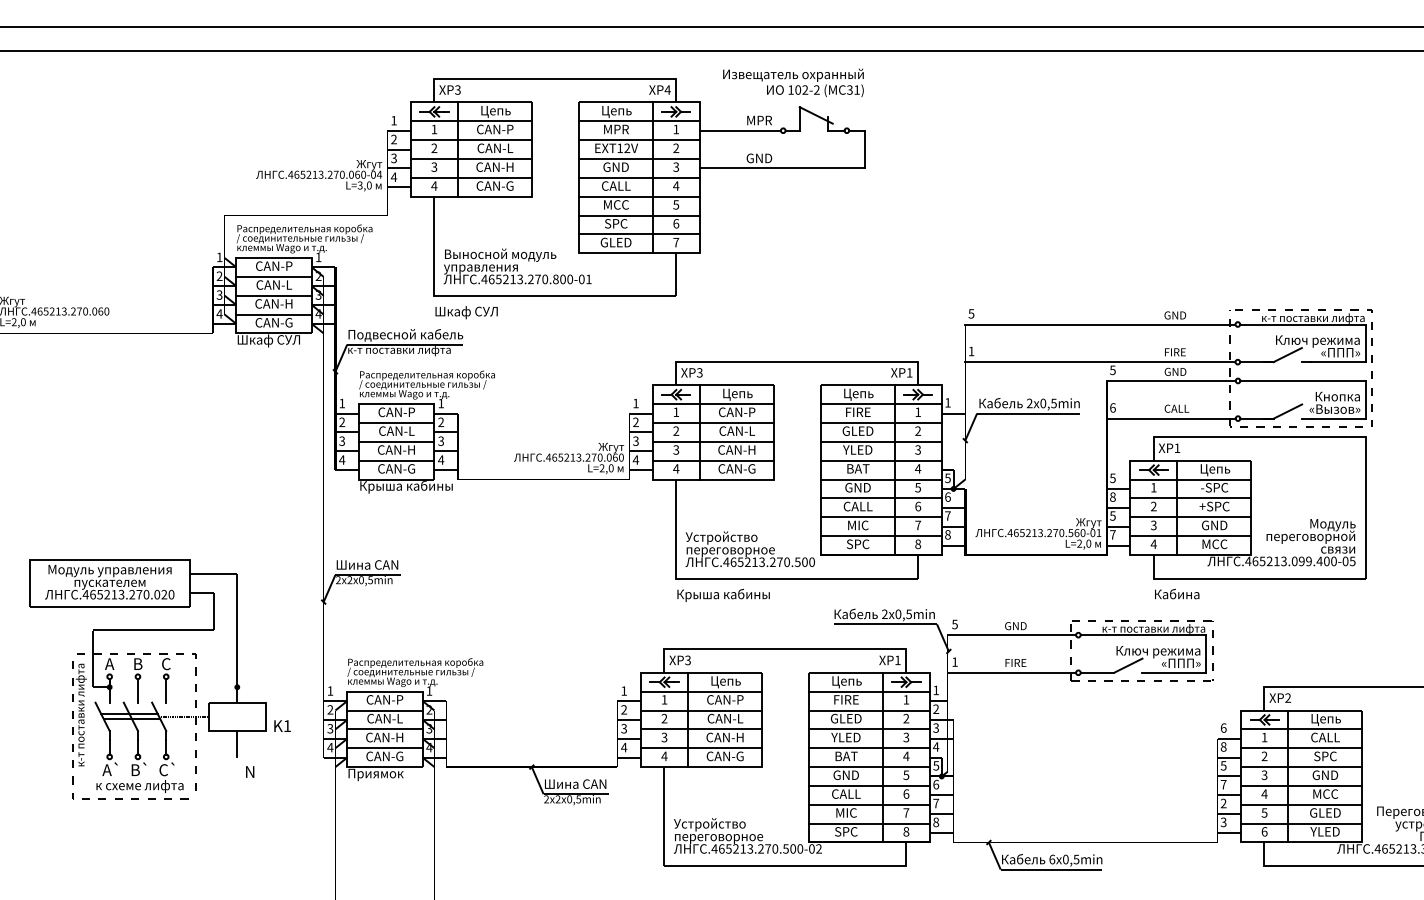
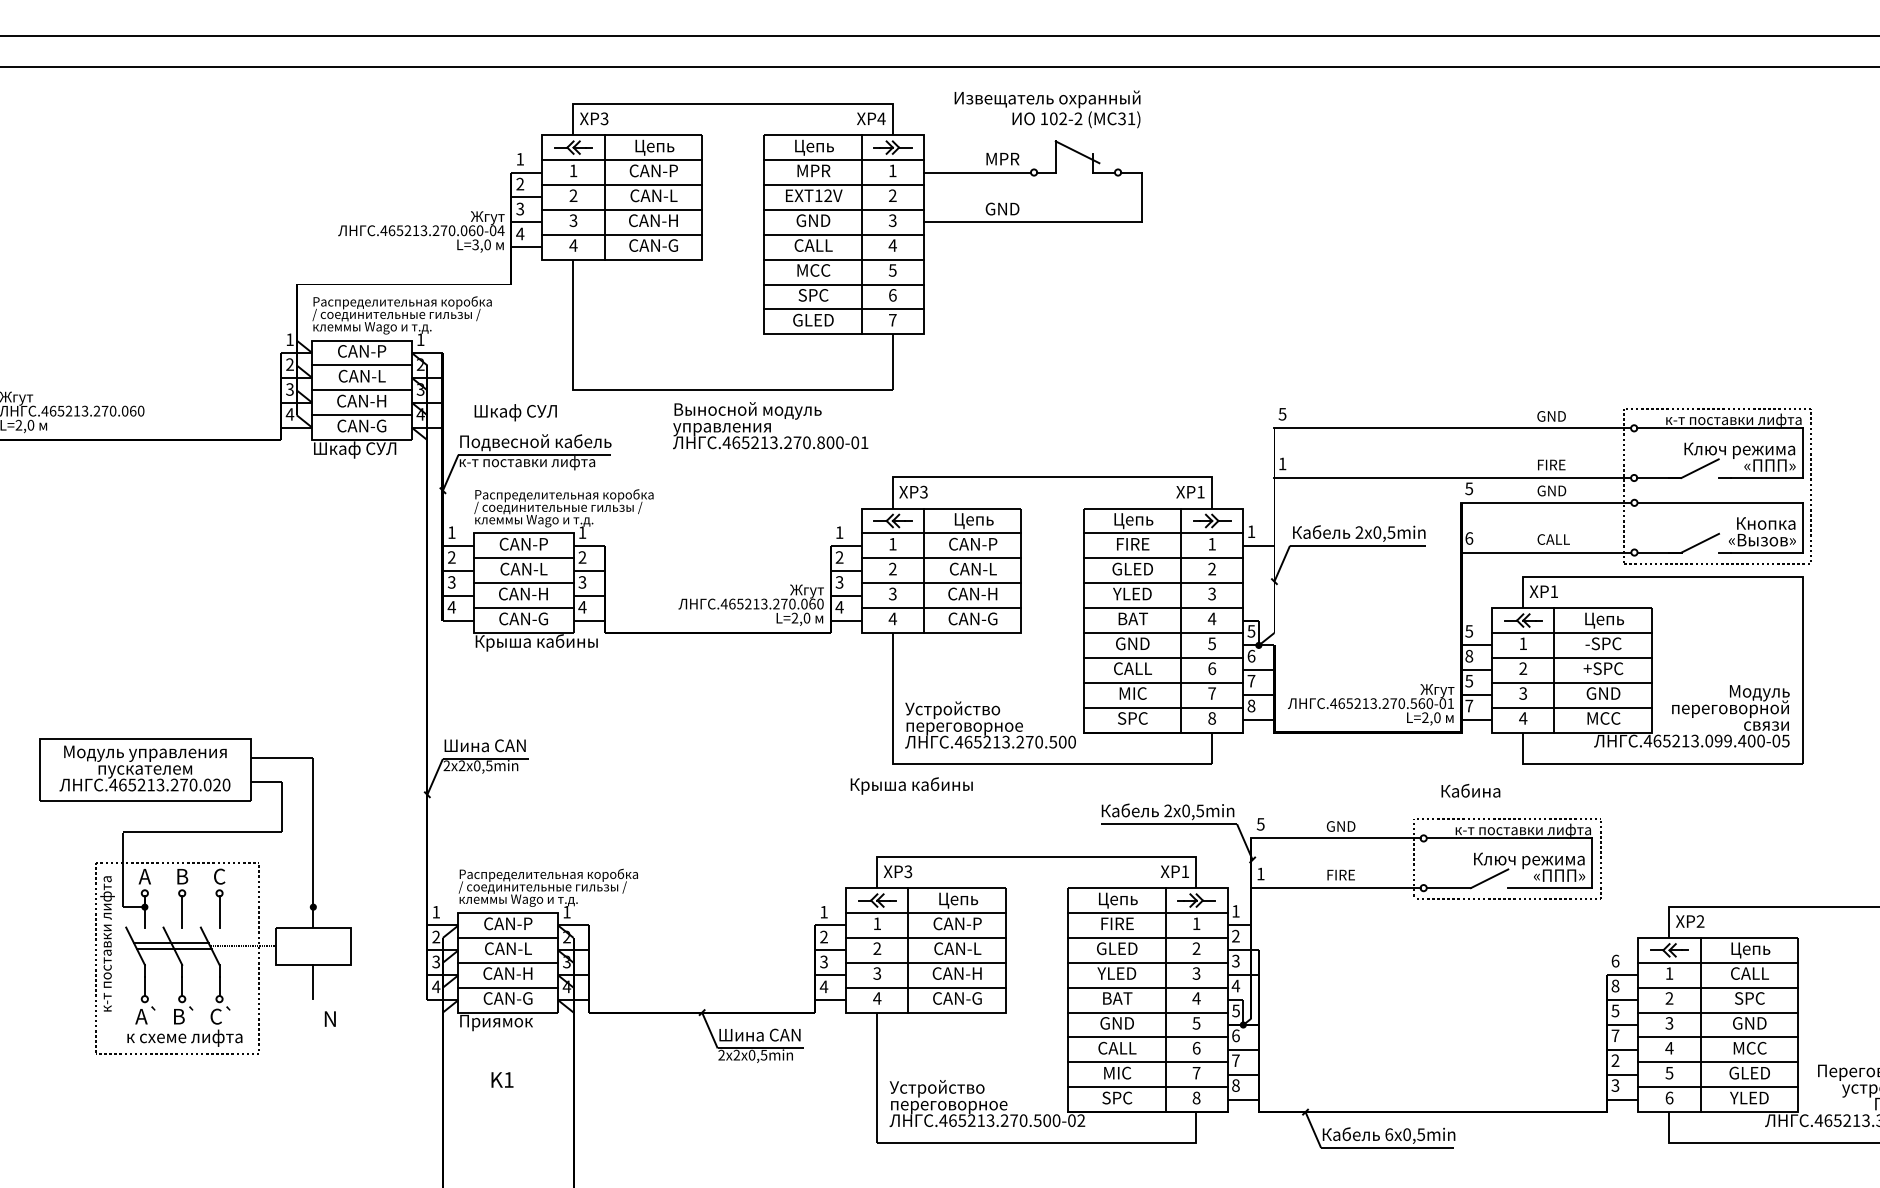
text: (517, 266) -> (770, 425), moved
text: (466, 312) -> (515, 412), moved
text: (1177, 593) -> (1471, 790), moved
text: (723, 594) -> (911, 784), moved
text: (282, 725) -> (502, 1079), moved

